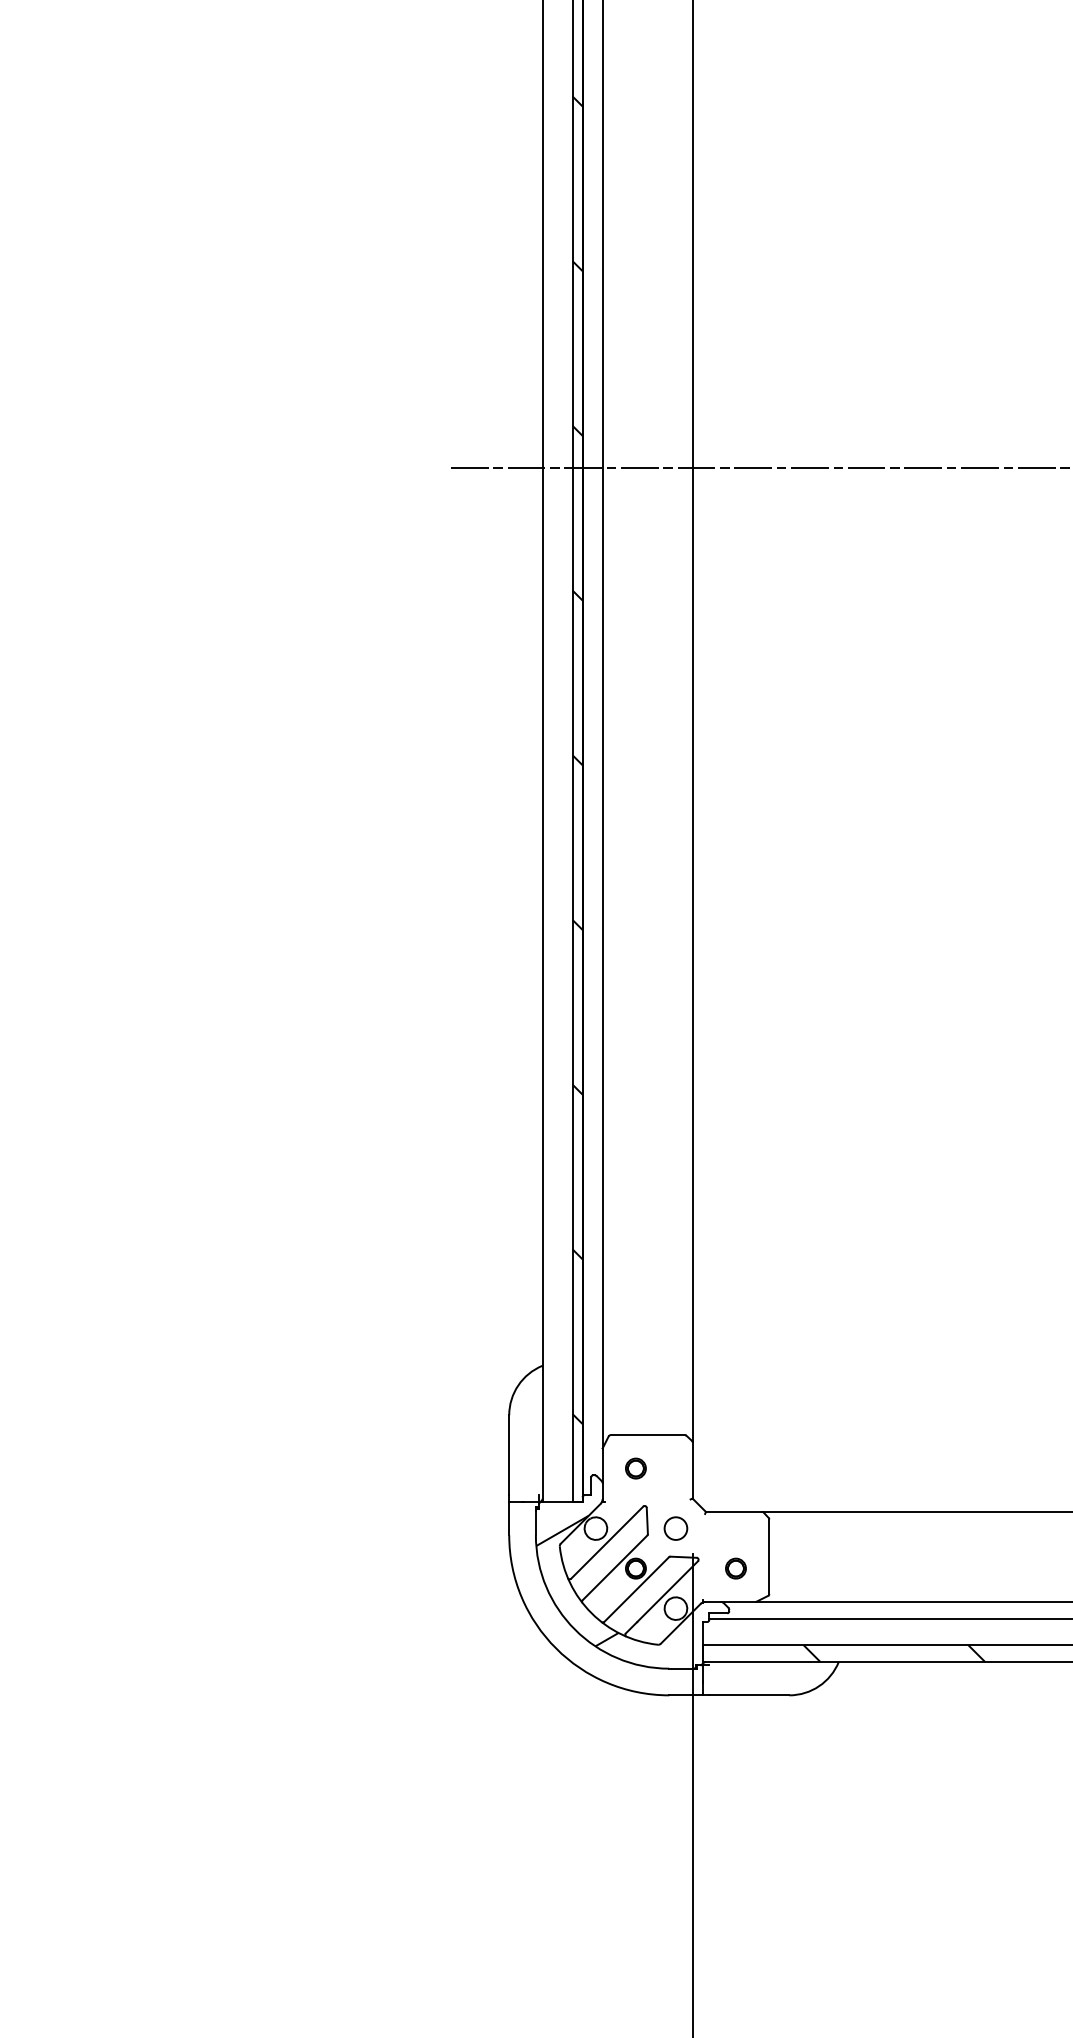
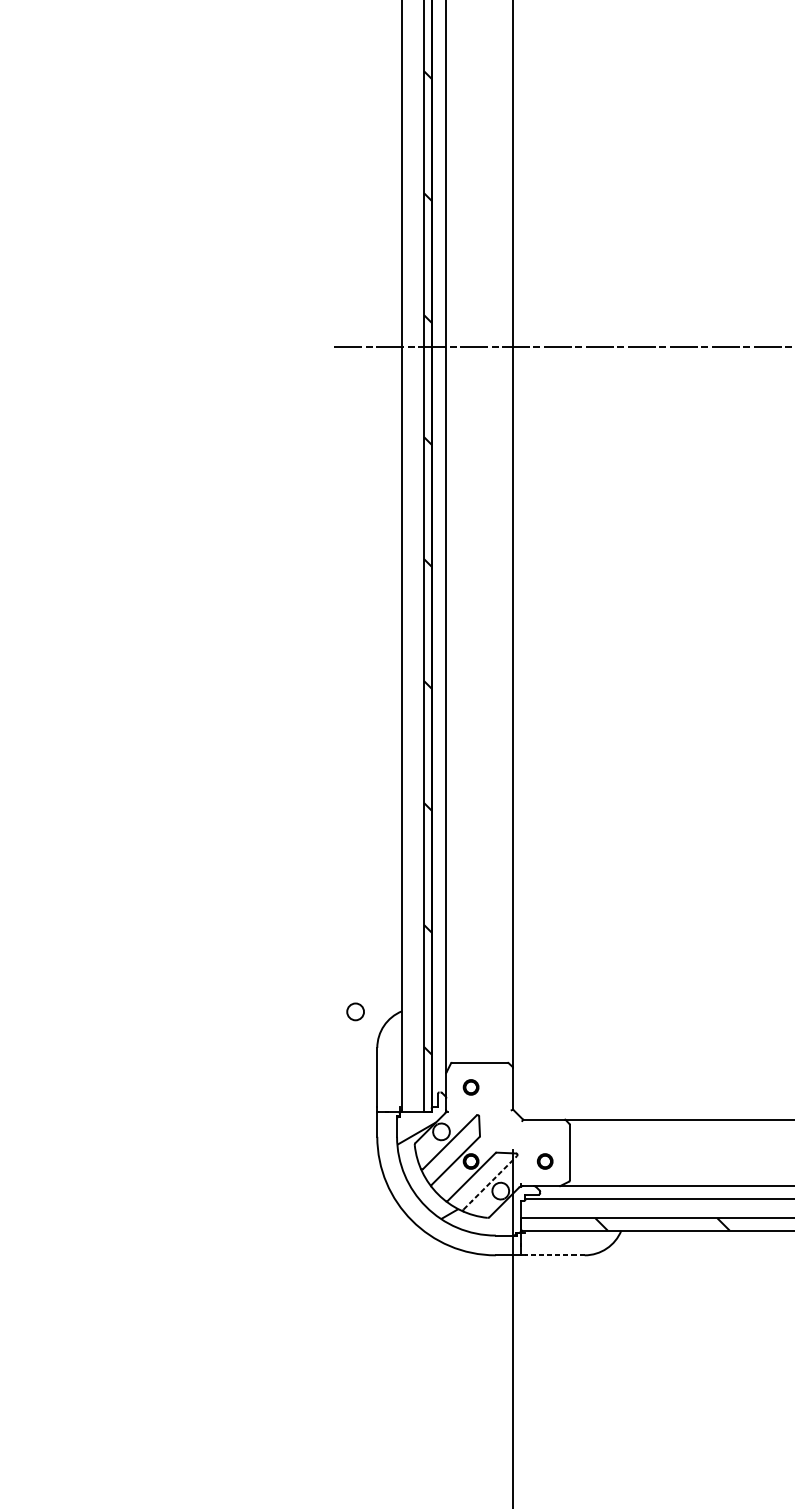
circle: (675, 1528) -> (355, 1011), moved
line: (662, 1596) -> (490, 1182), solid -> dashed
line: (748, 1695) -> (554, 1255), solid -> dashed

